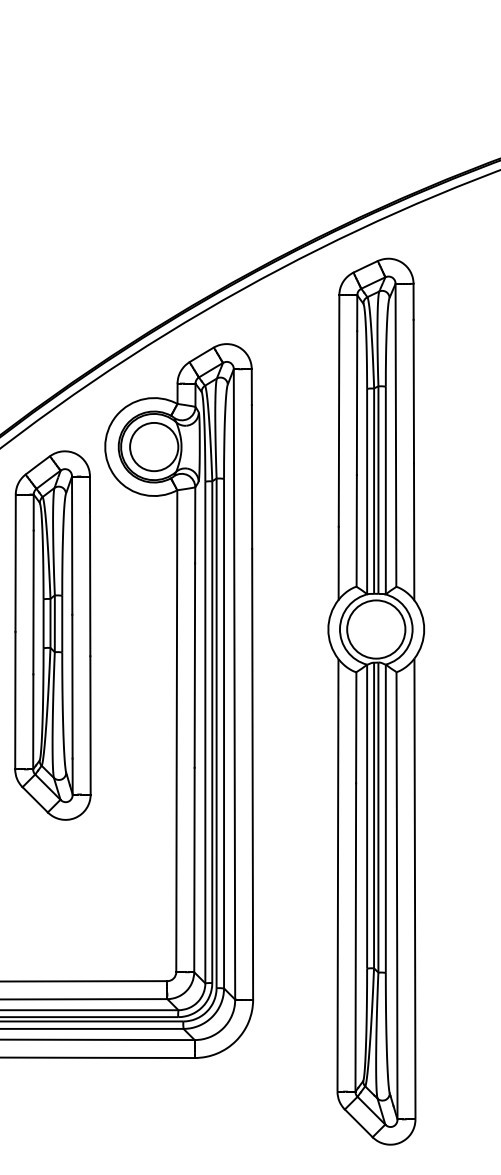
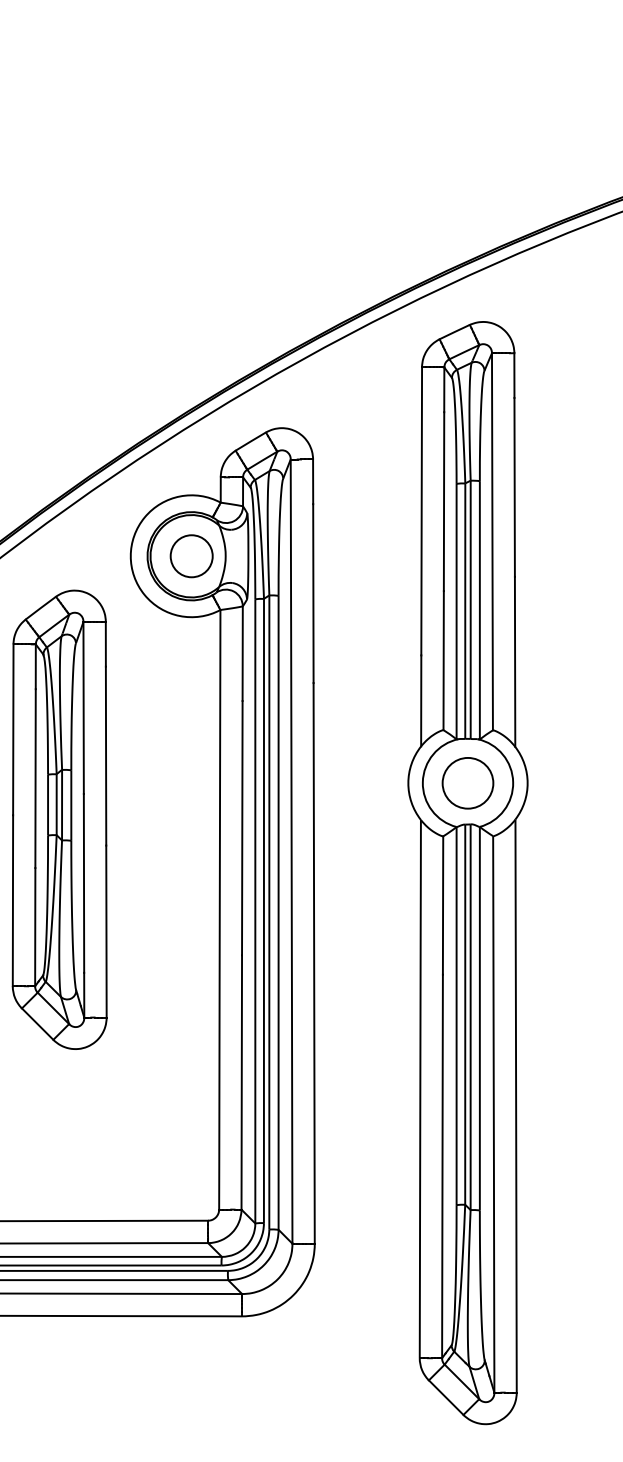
circle: (154, 447) -> (191, 556), size x0.7
circle: (375, 629) -> (467, 783), size x0.7
part: (52, 635) -> (59, 819), moved

